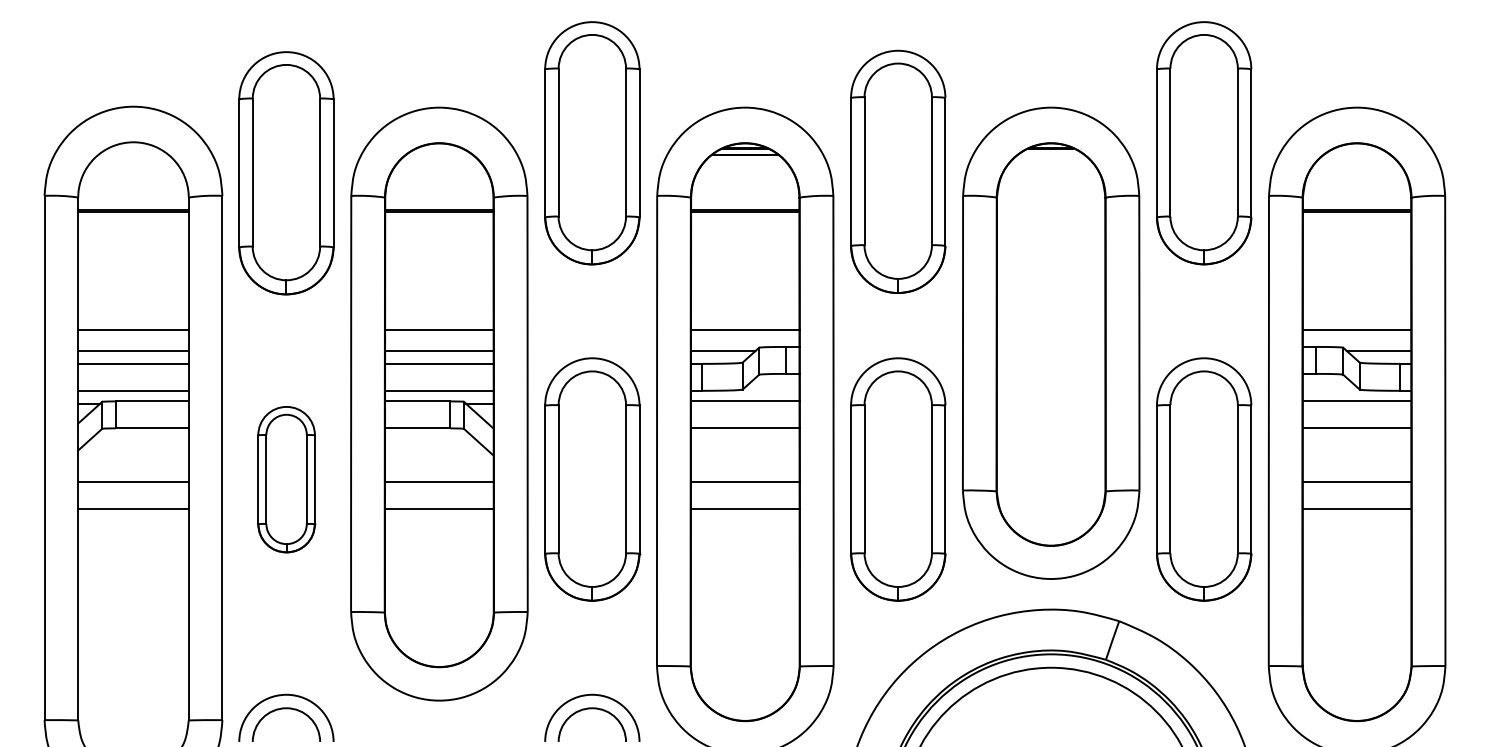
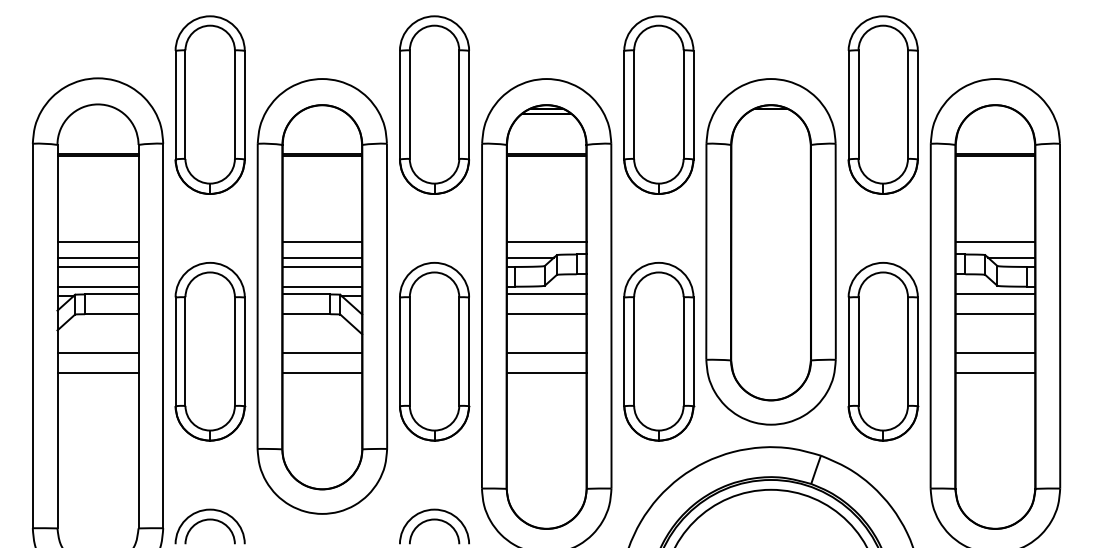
part: (897, 171) -> (658, 104), moved
part: (285, 172) -> (209, 104), moved
part: (286, 479) -> (210, 351), size x1.67

